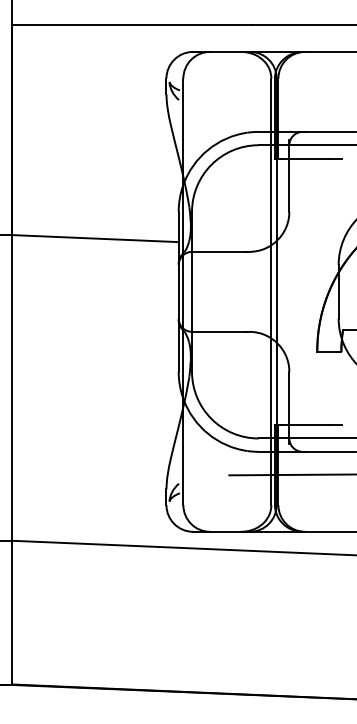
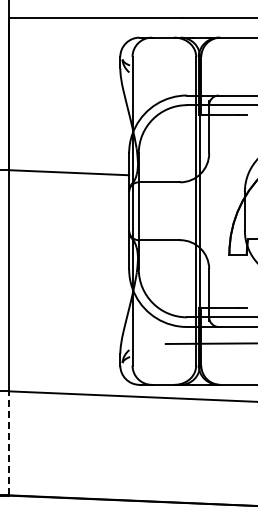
line: (11, 612) -> (8, 443), solid -> dashed

